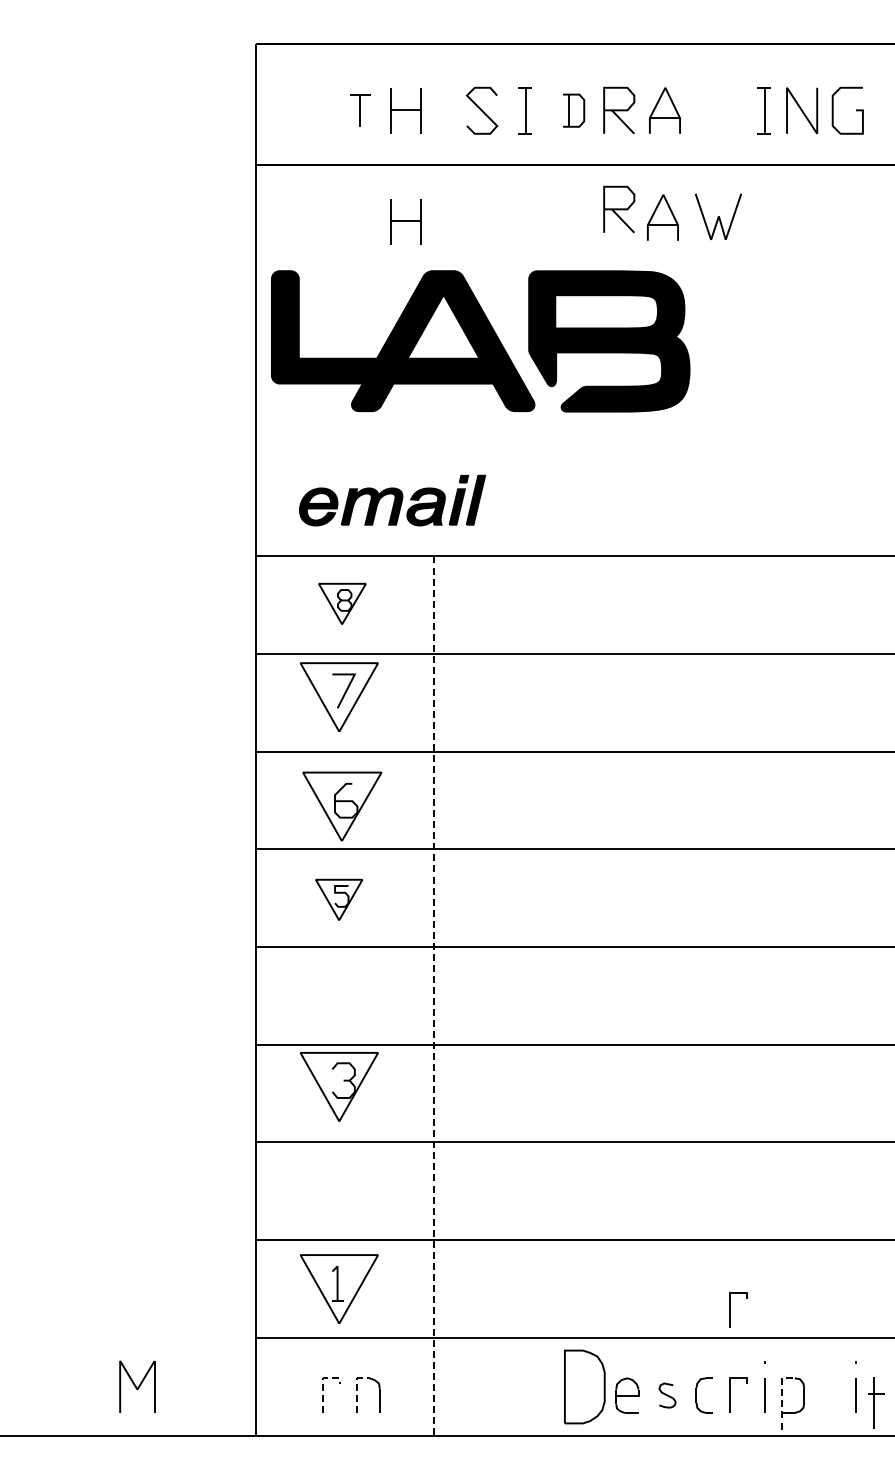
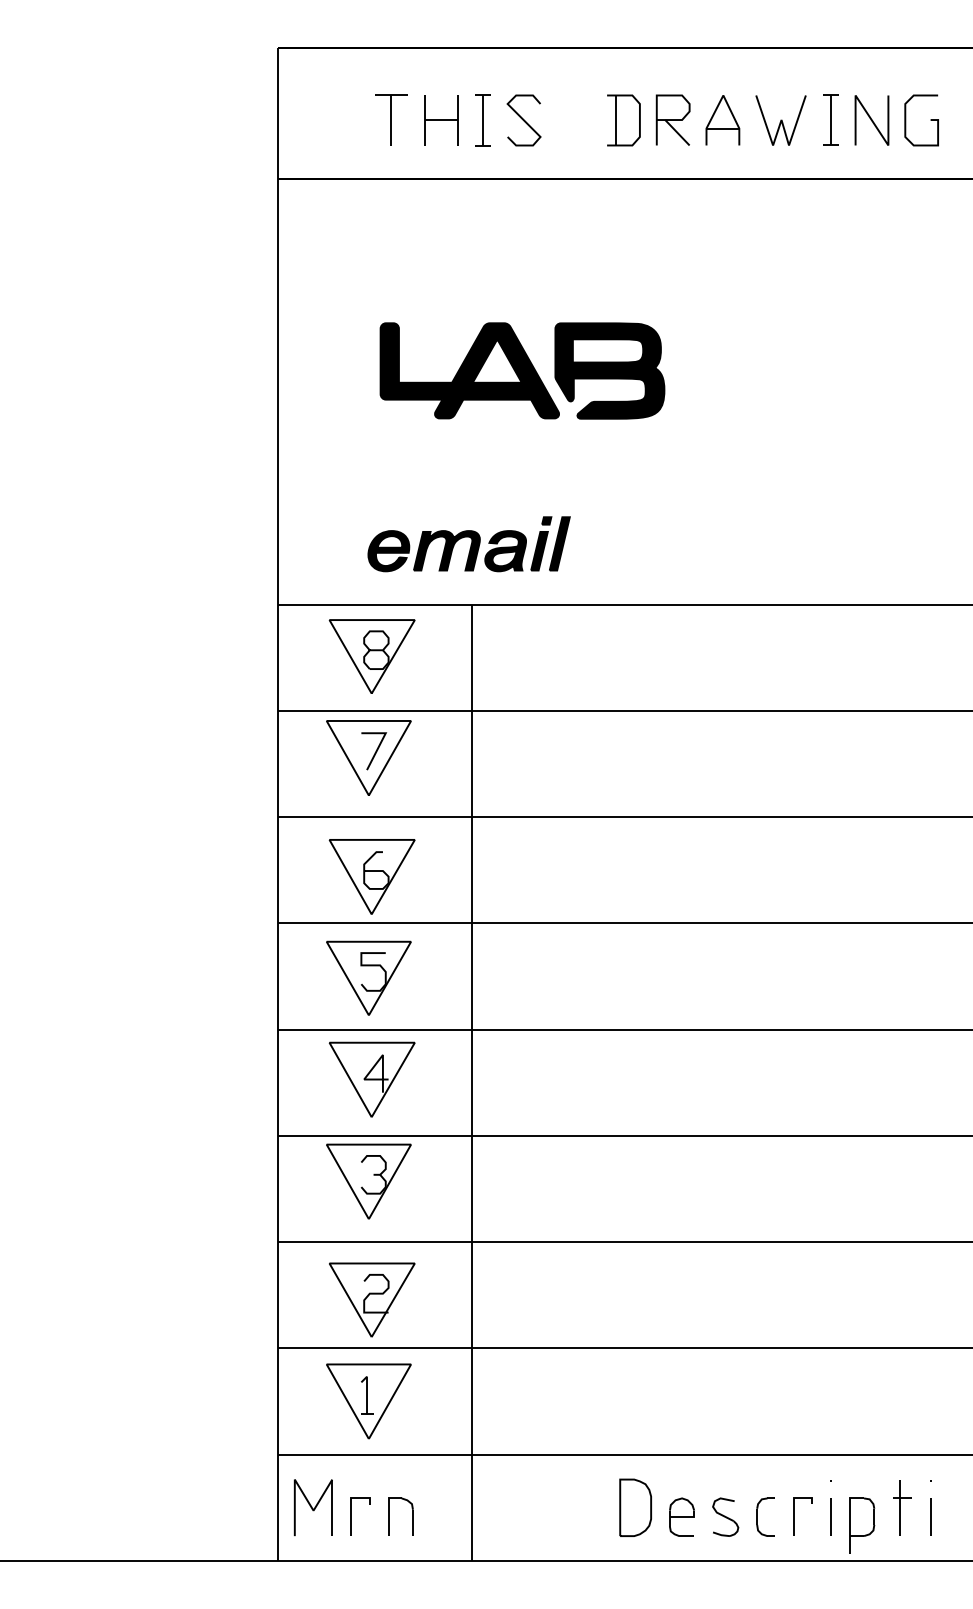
part: (360, 110) -> (391, 120), size x1.43
part: (524, 110) -> (482, 120), moved
part: (573, 110) -> (623, 120), size x1.43
part: (619, 209) -> (673, 227), removed
curve: (717, 216) -> (780, 120), moved
part: (662, 217) -> (720, 236), removed
part: (405, 221) -> (440, 240), removed
part: (480, 340) -> (522, 370), size x0.62
part: (392, 500) -> (469, 544), moved
part: (342, 603) -> (372, 656), size x1.67
part: (338, 899) -> (368, 977), size x1.67
part: (342, 992) -> (372, 1078), added
line: (434, 996) -> (472, 1083), dashed -> solid
part: (342, 1195) -> (372, 1299), added
line: (730, 1309) -> (794, 1423), removed
line: (322, 1382) -> (350, 1502), dashed -> solid
part: (137, 1386) -> (313, 1507), moved
part: (584, 1386) -> (635, 1507), size x0.71
line: (357, 1388) -> (388, 1509), dashed -> solid
part: (667, 1395) -> (725, 1517), size x1.43
line: (781, 1397) -> (849, 1519), dashed -> solid
part: (876, 1402) -> (902, 1507), moved

